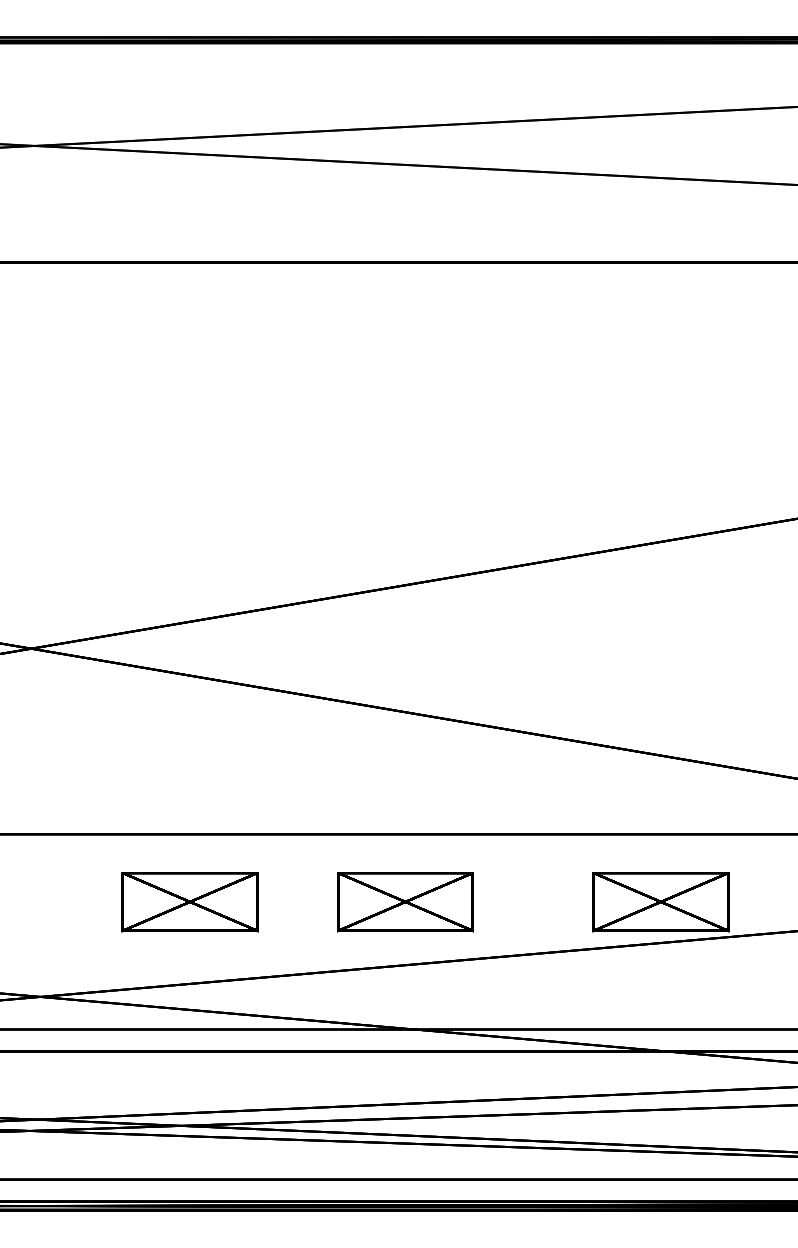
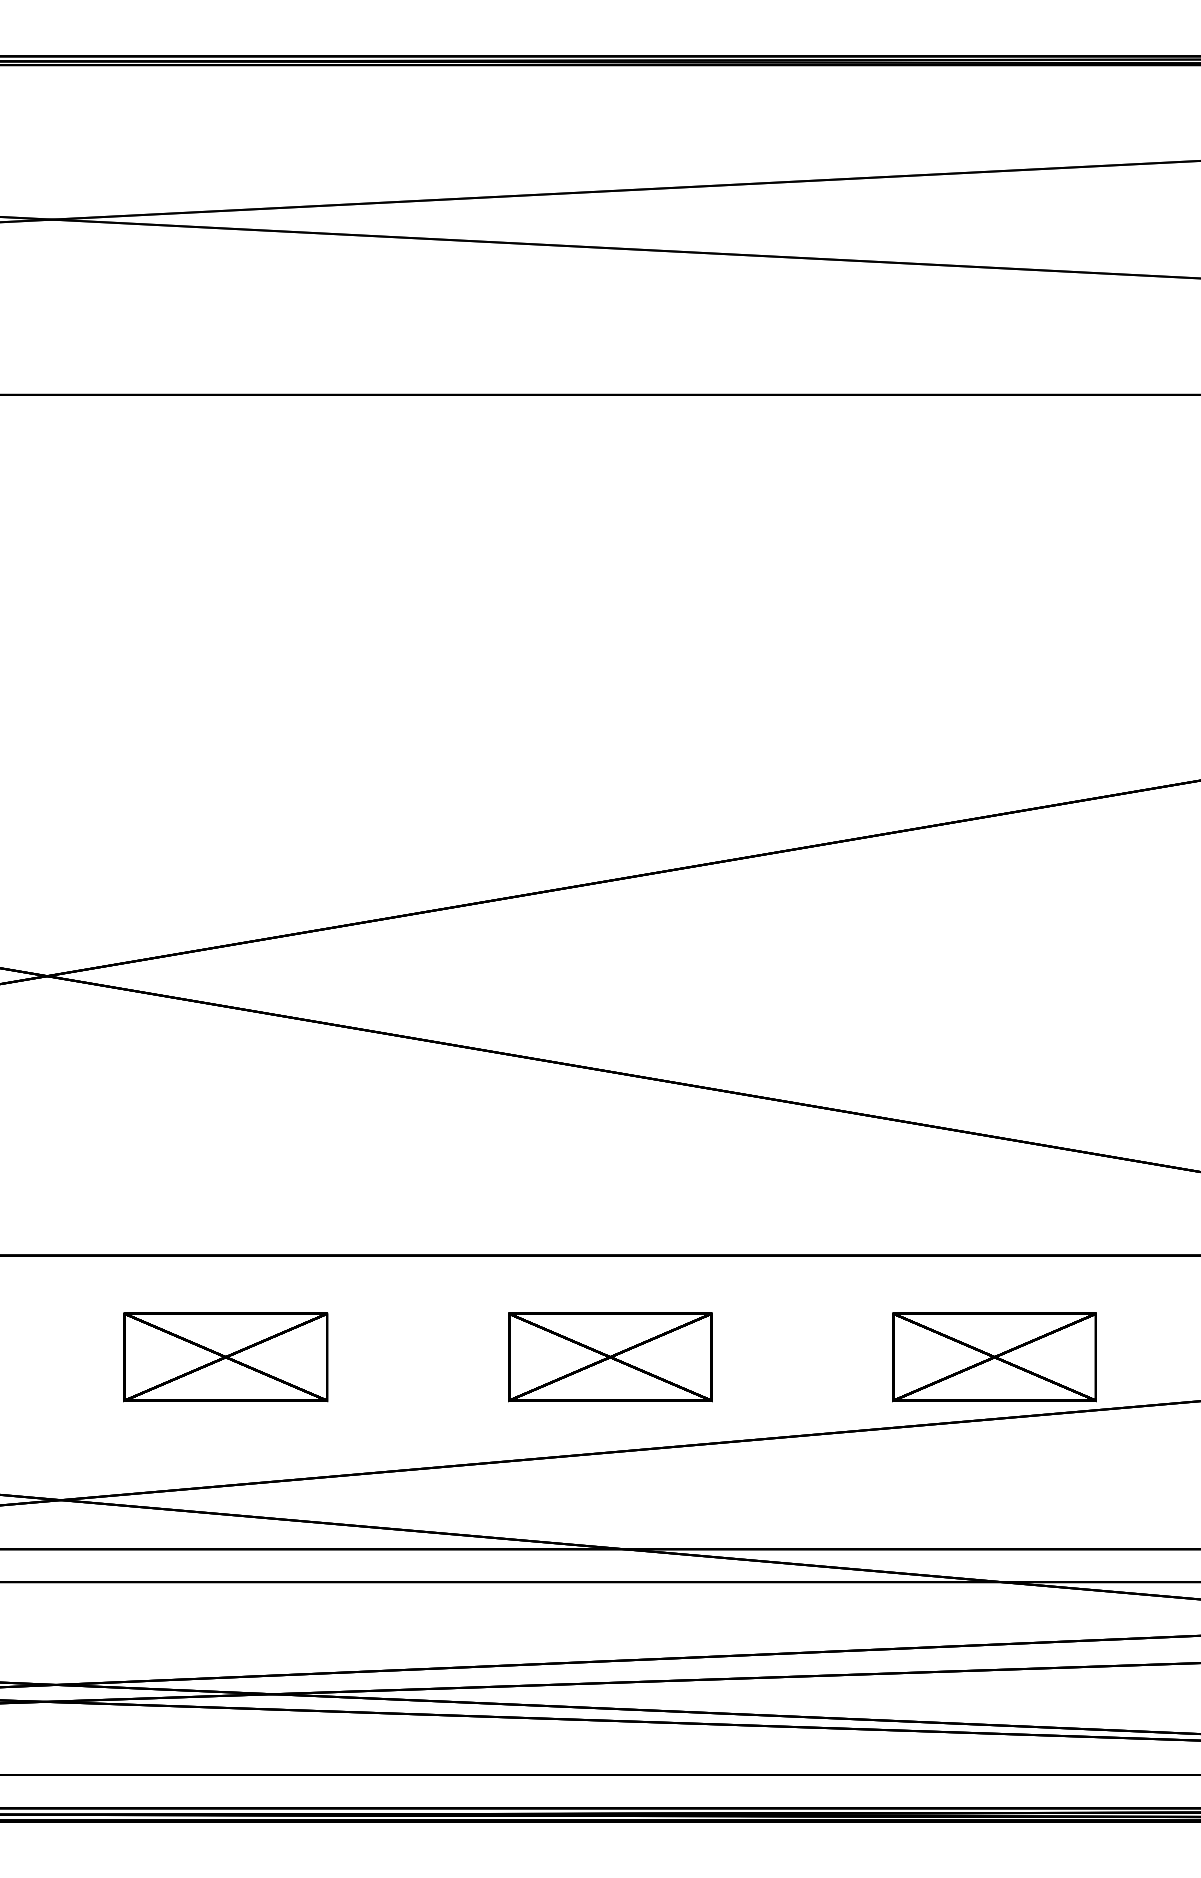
part: (189, 902) -> (225, 1358), moved

